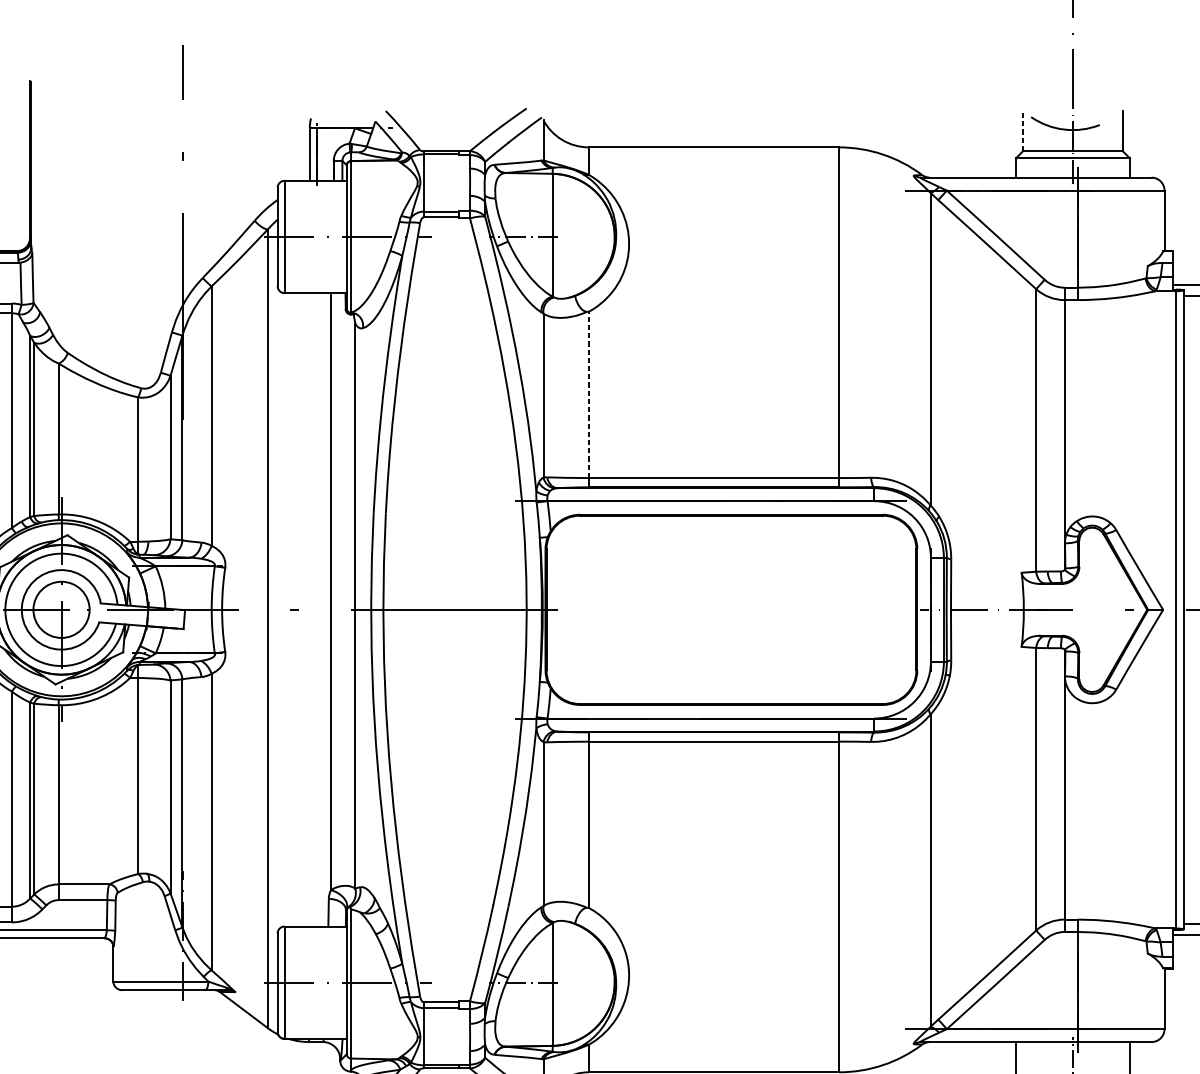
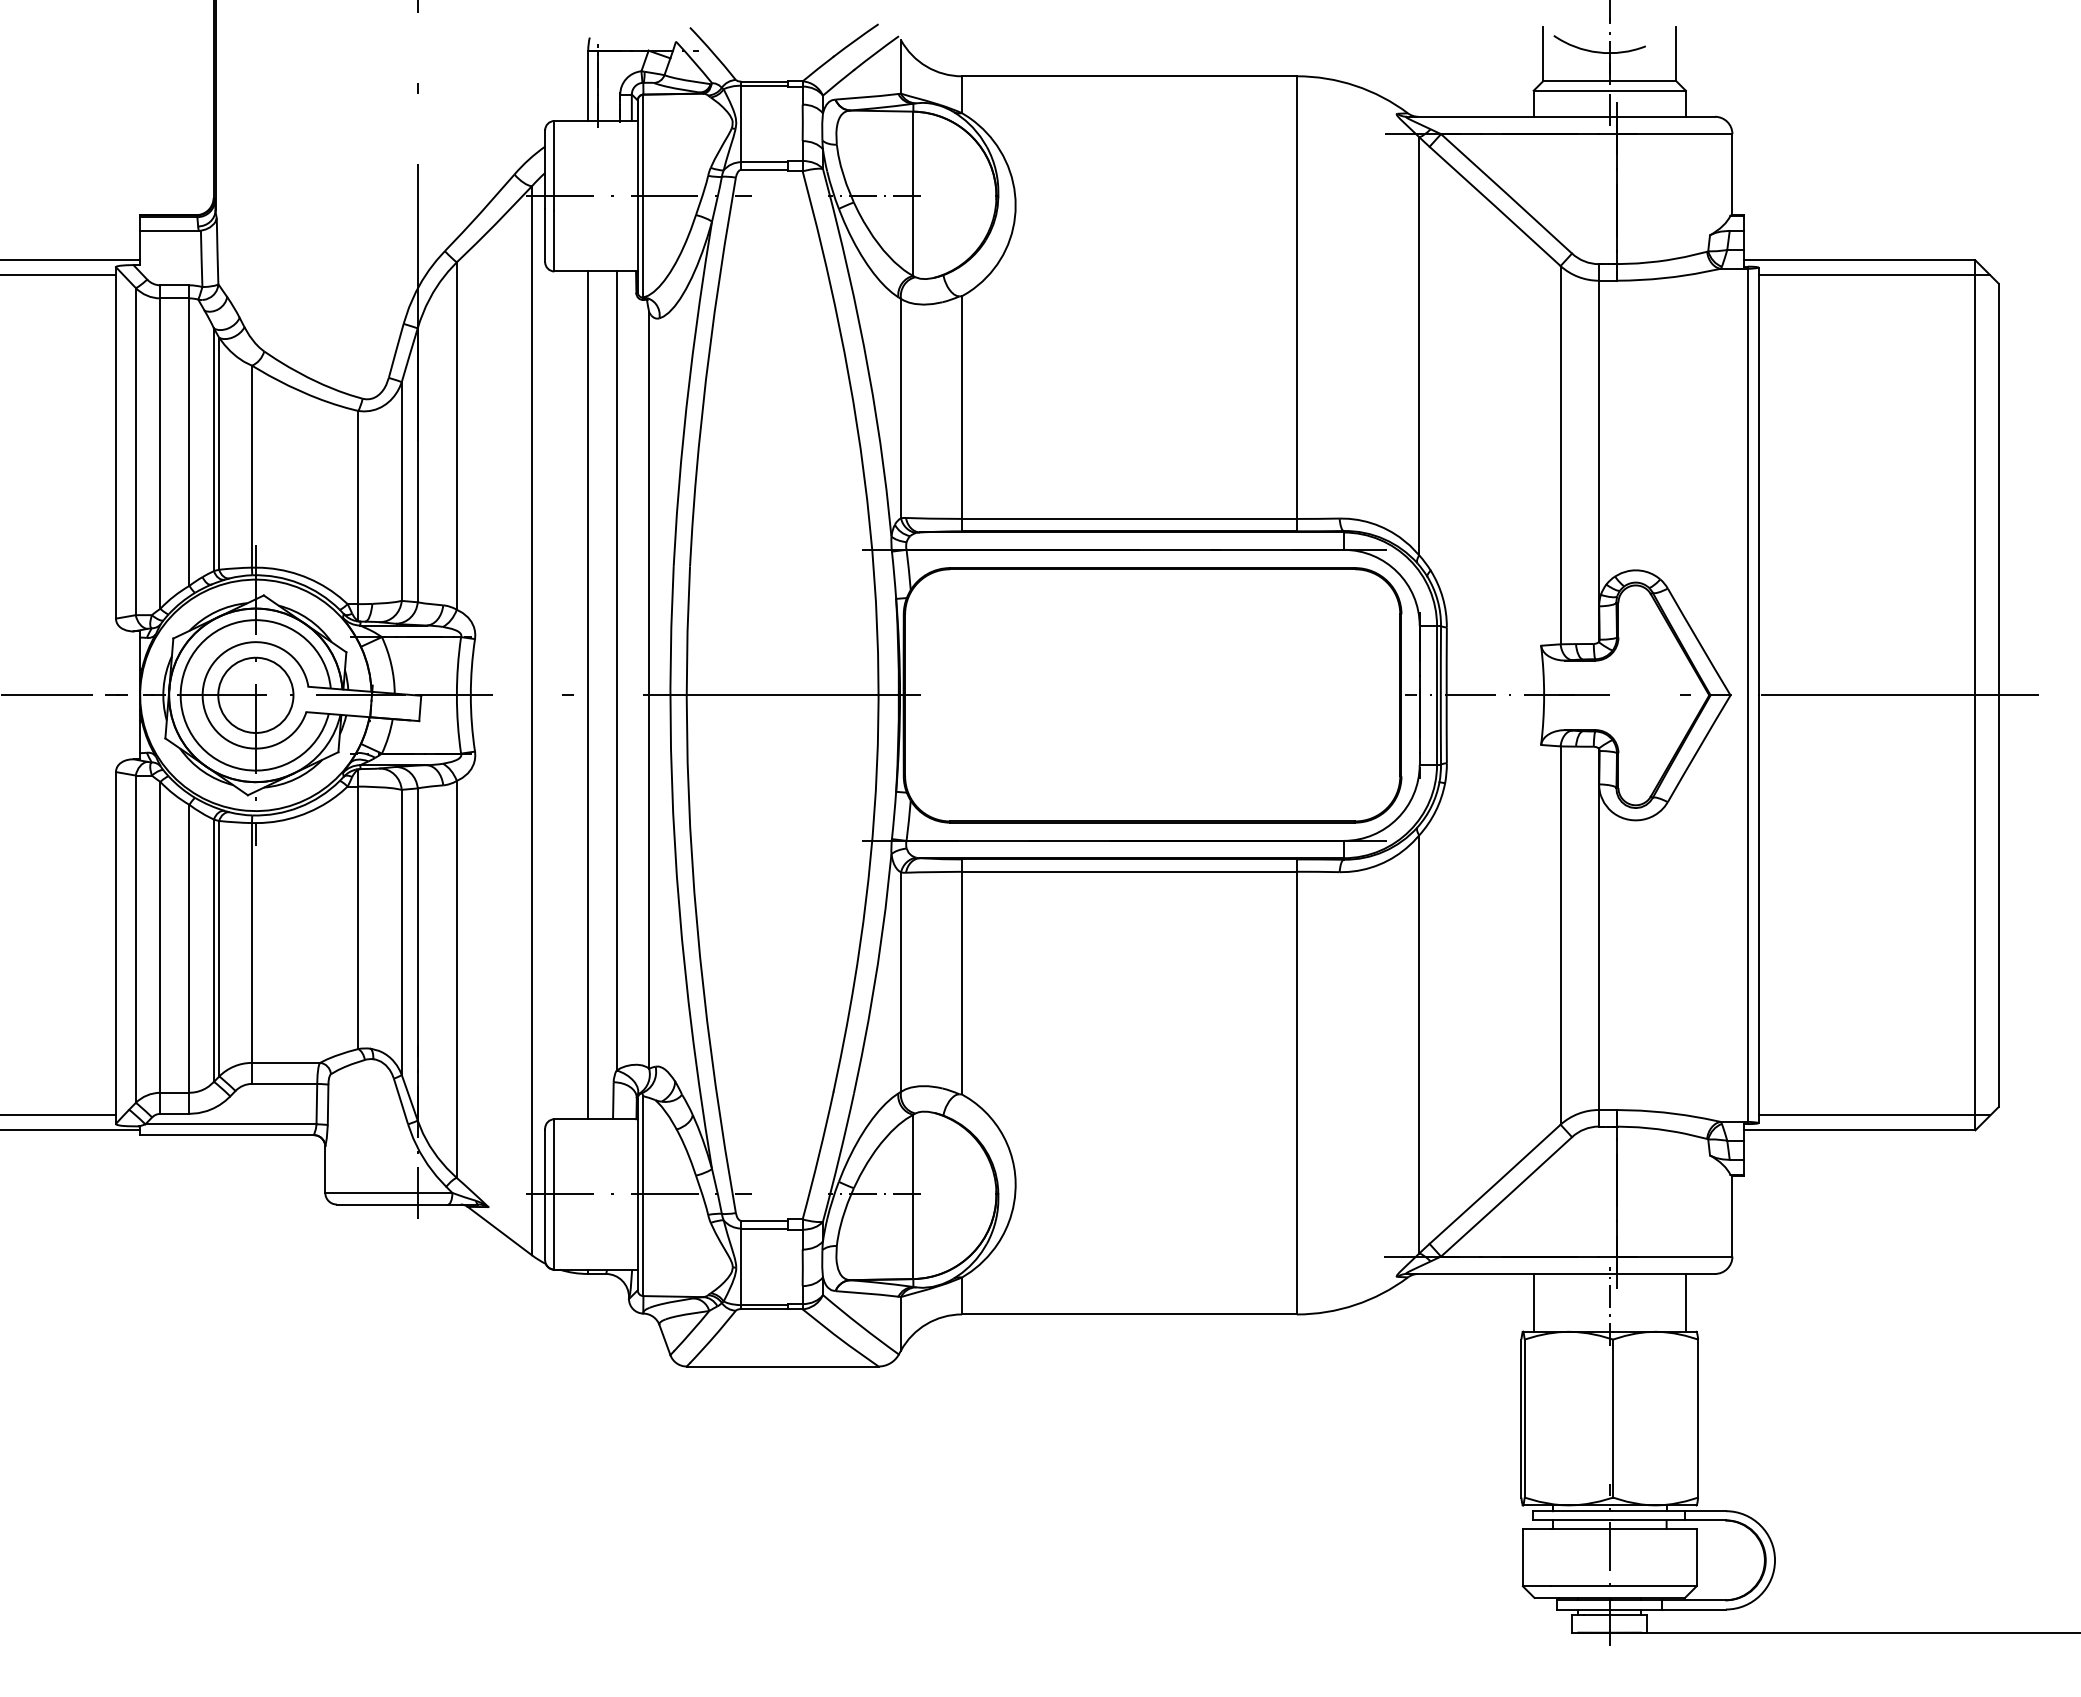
line: (1023, 131) -> (1543, 54), dashed -> solid
line: (588, 394) -> (961, 407), dashed -> solid
line: (309, 609) -> (587, 695), added

